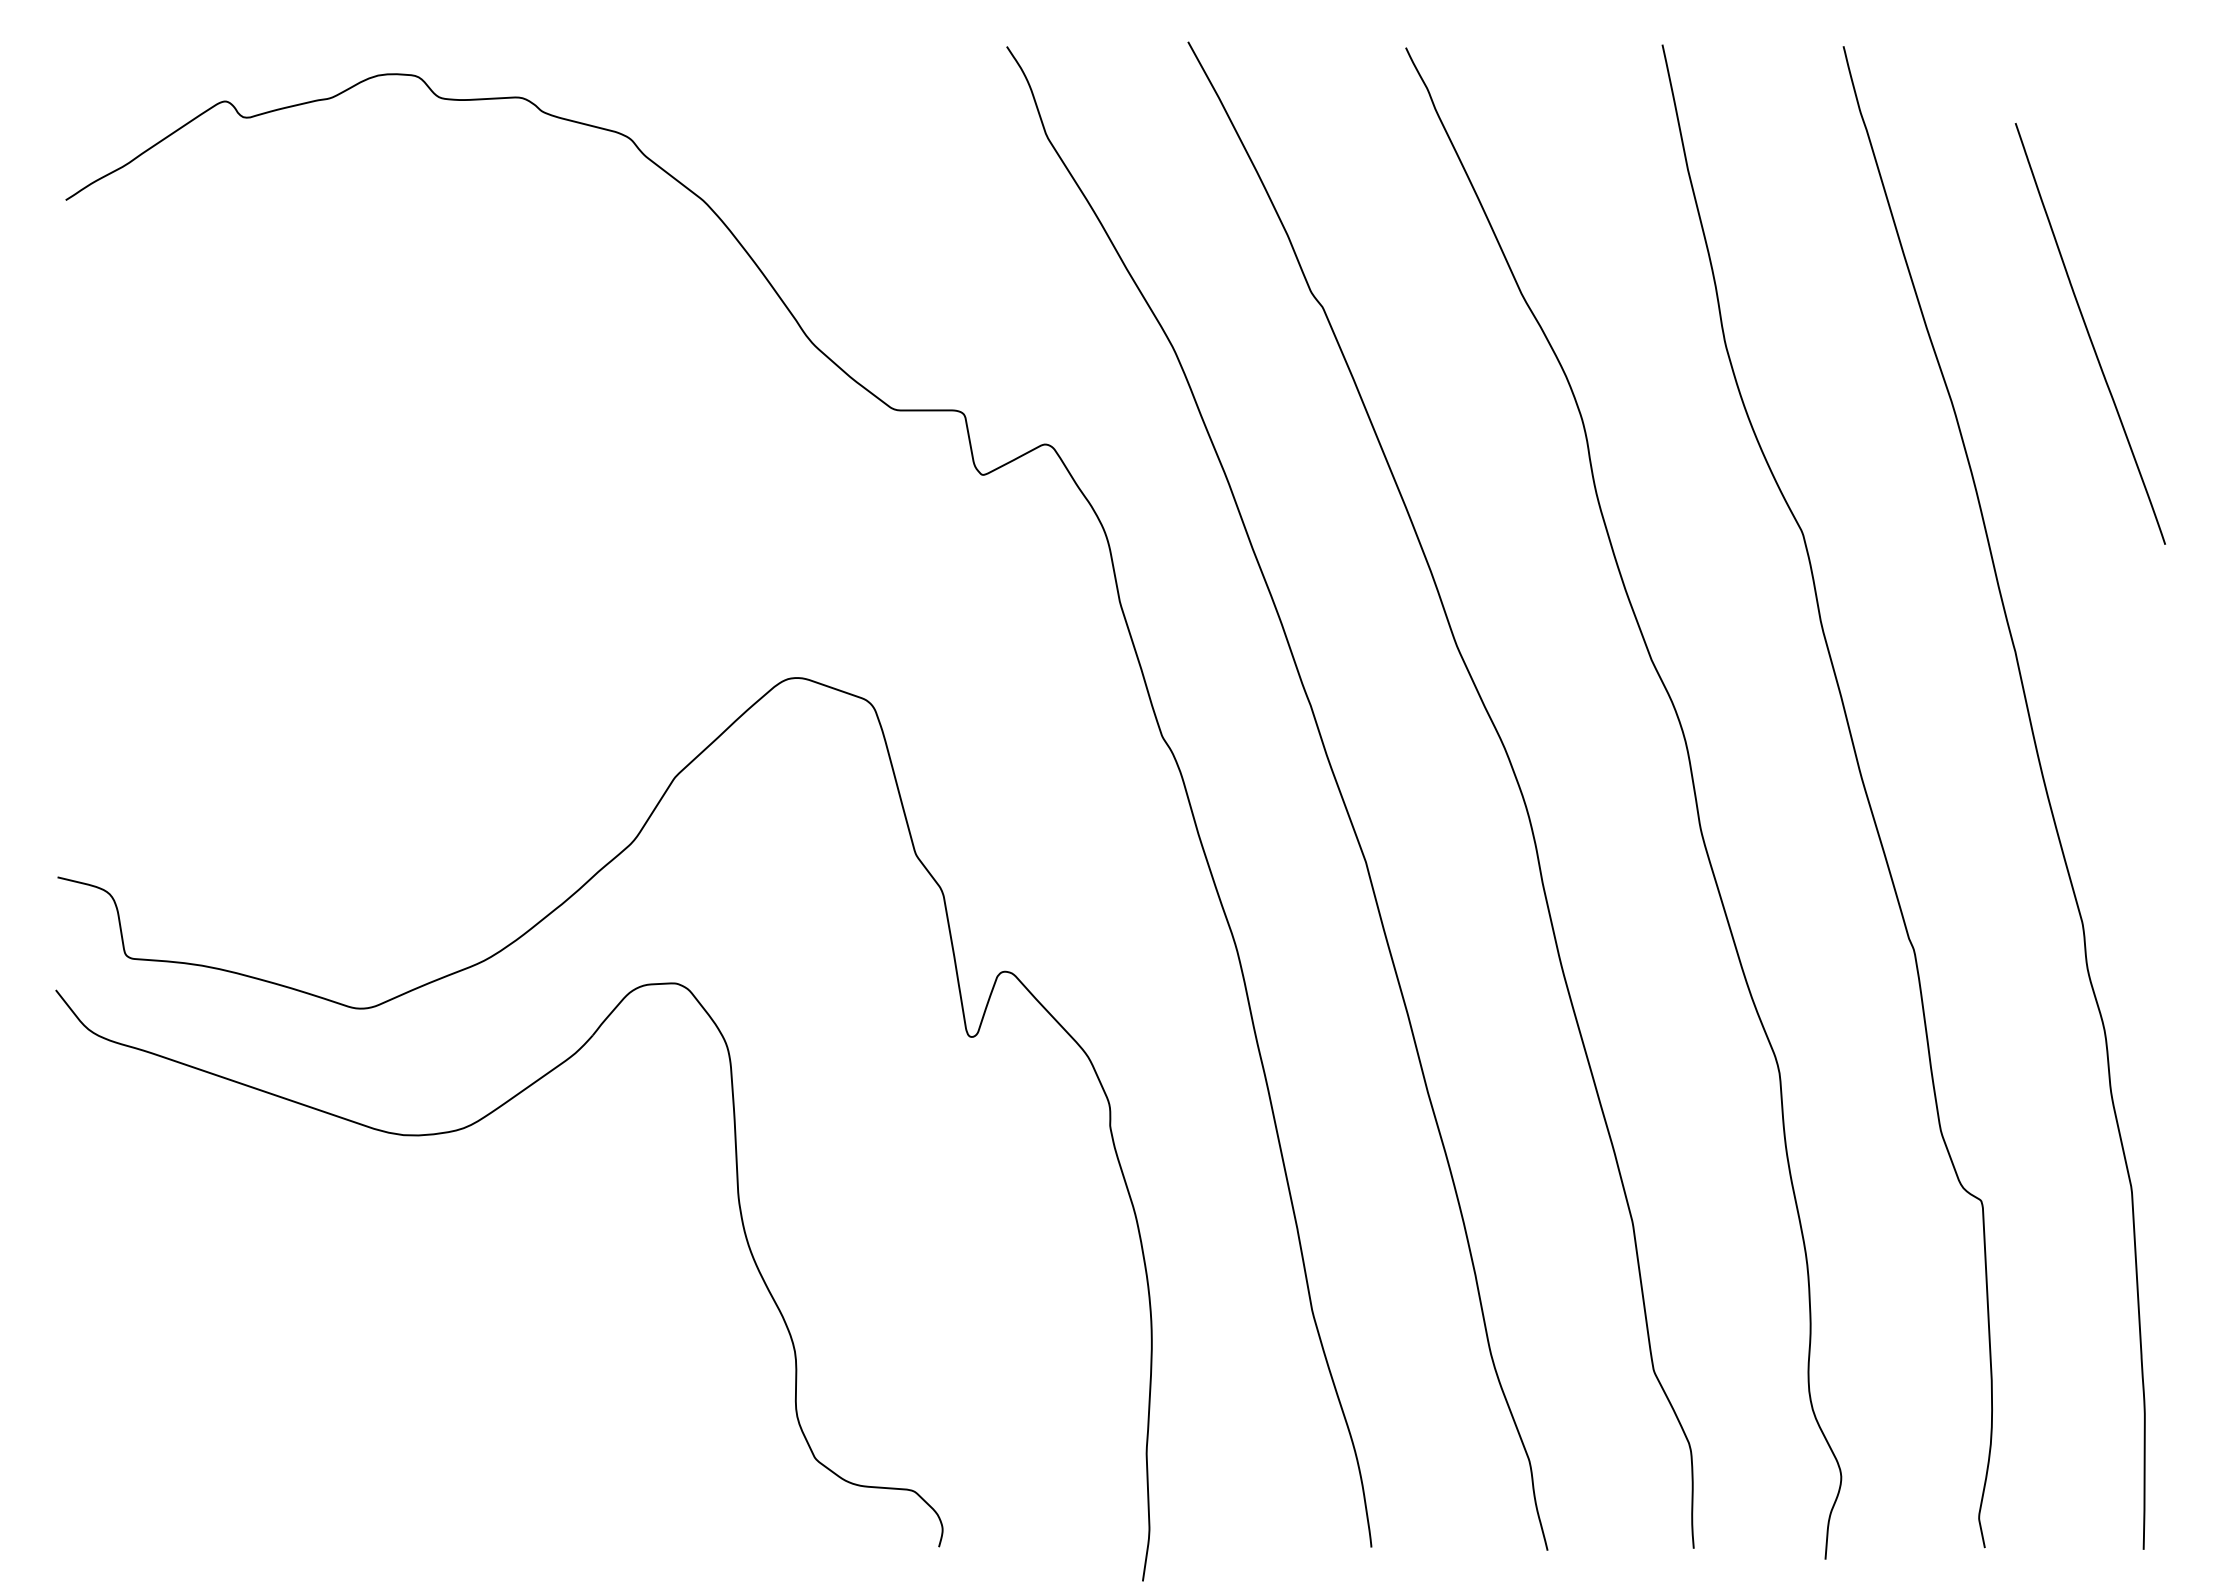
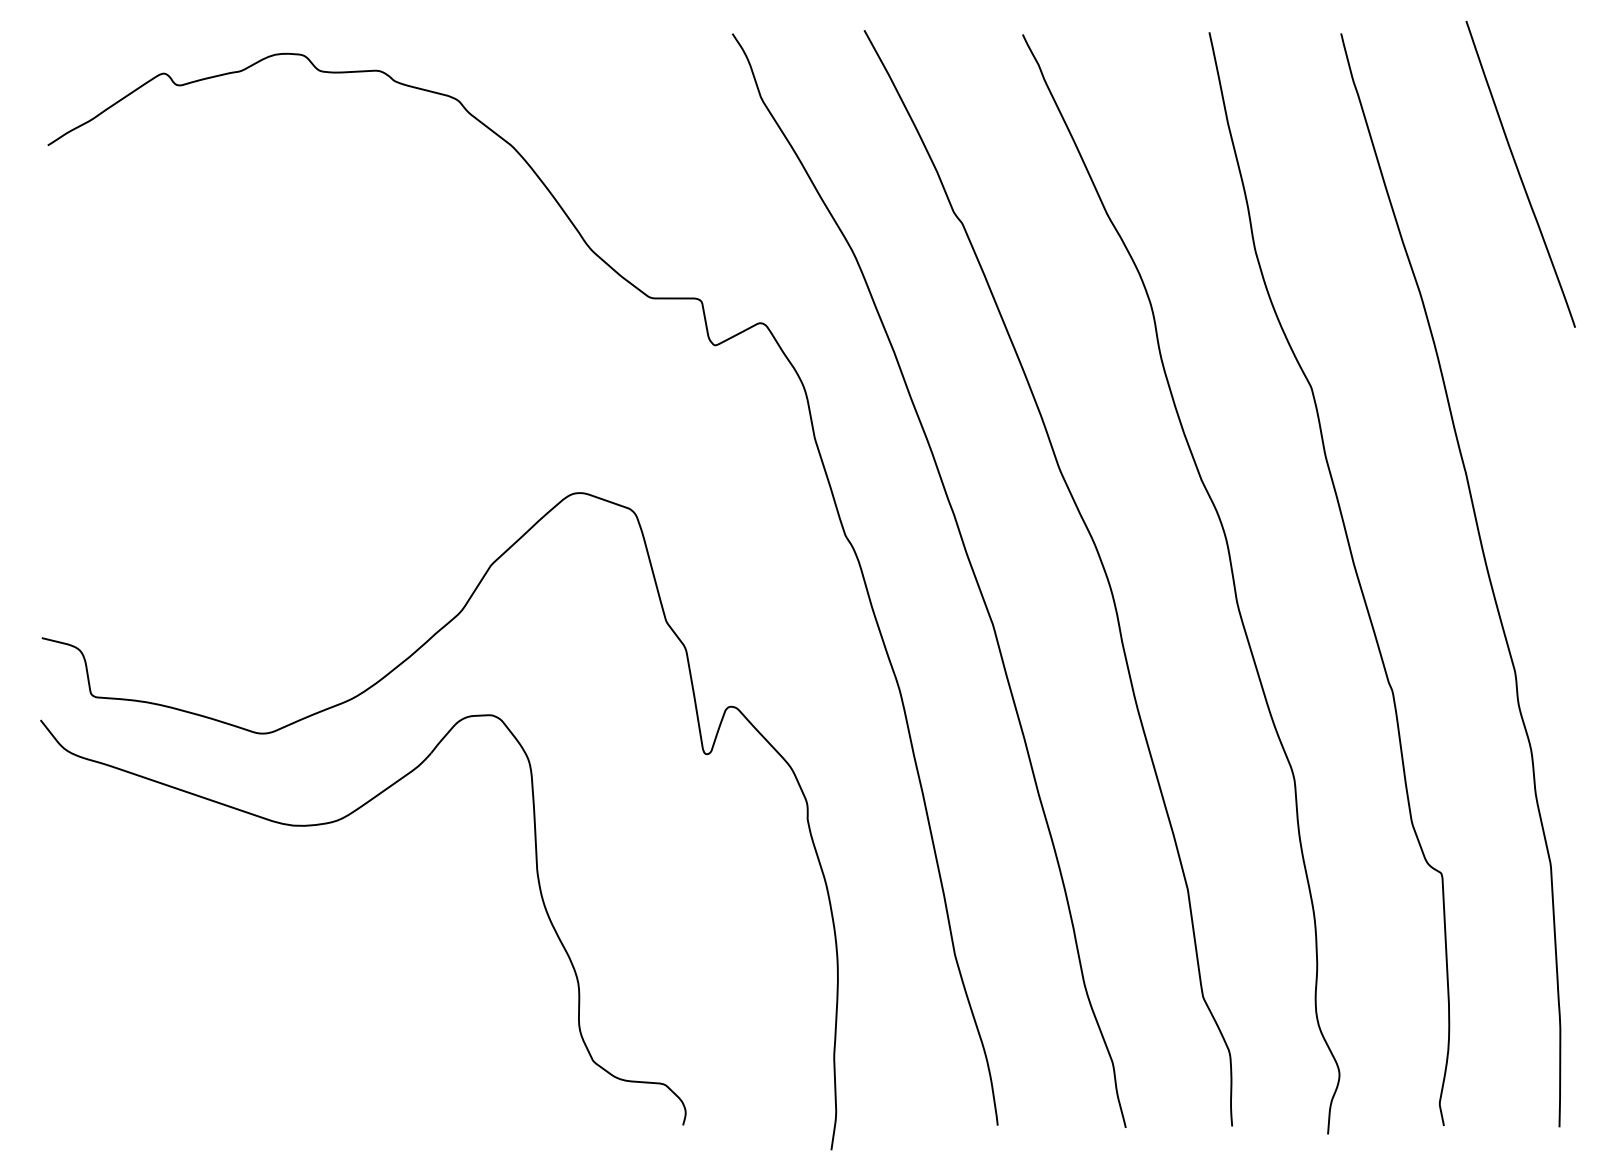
curve: (2089, 333) -> (1520, 174), moved

